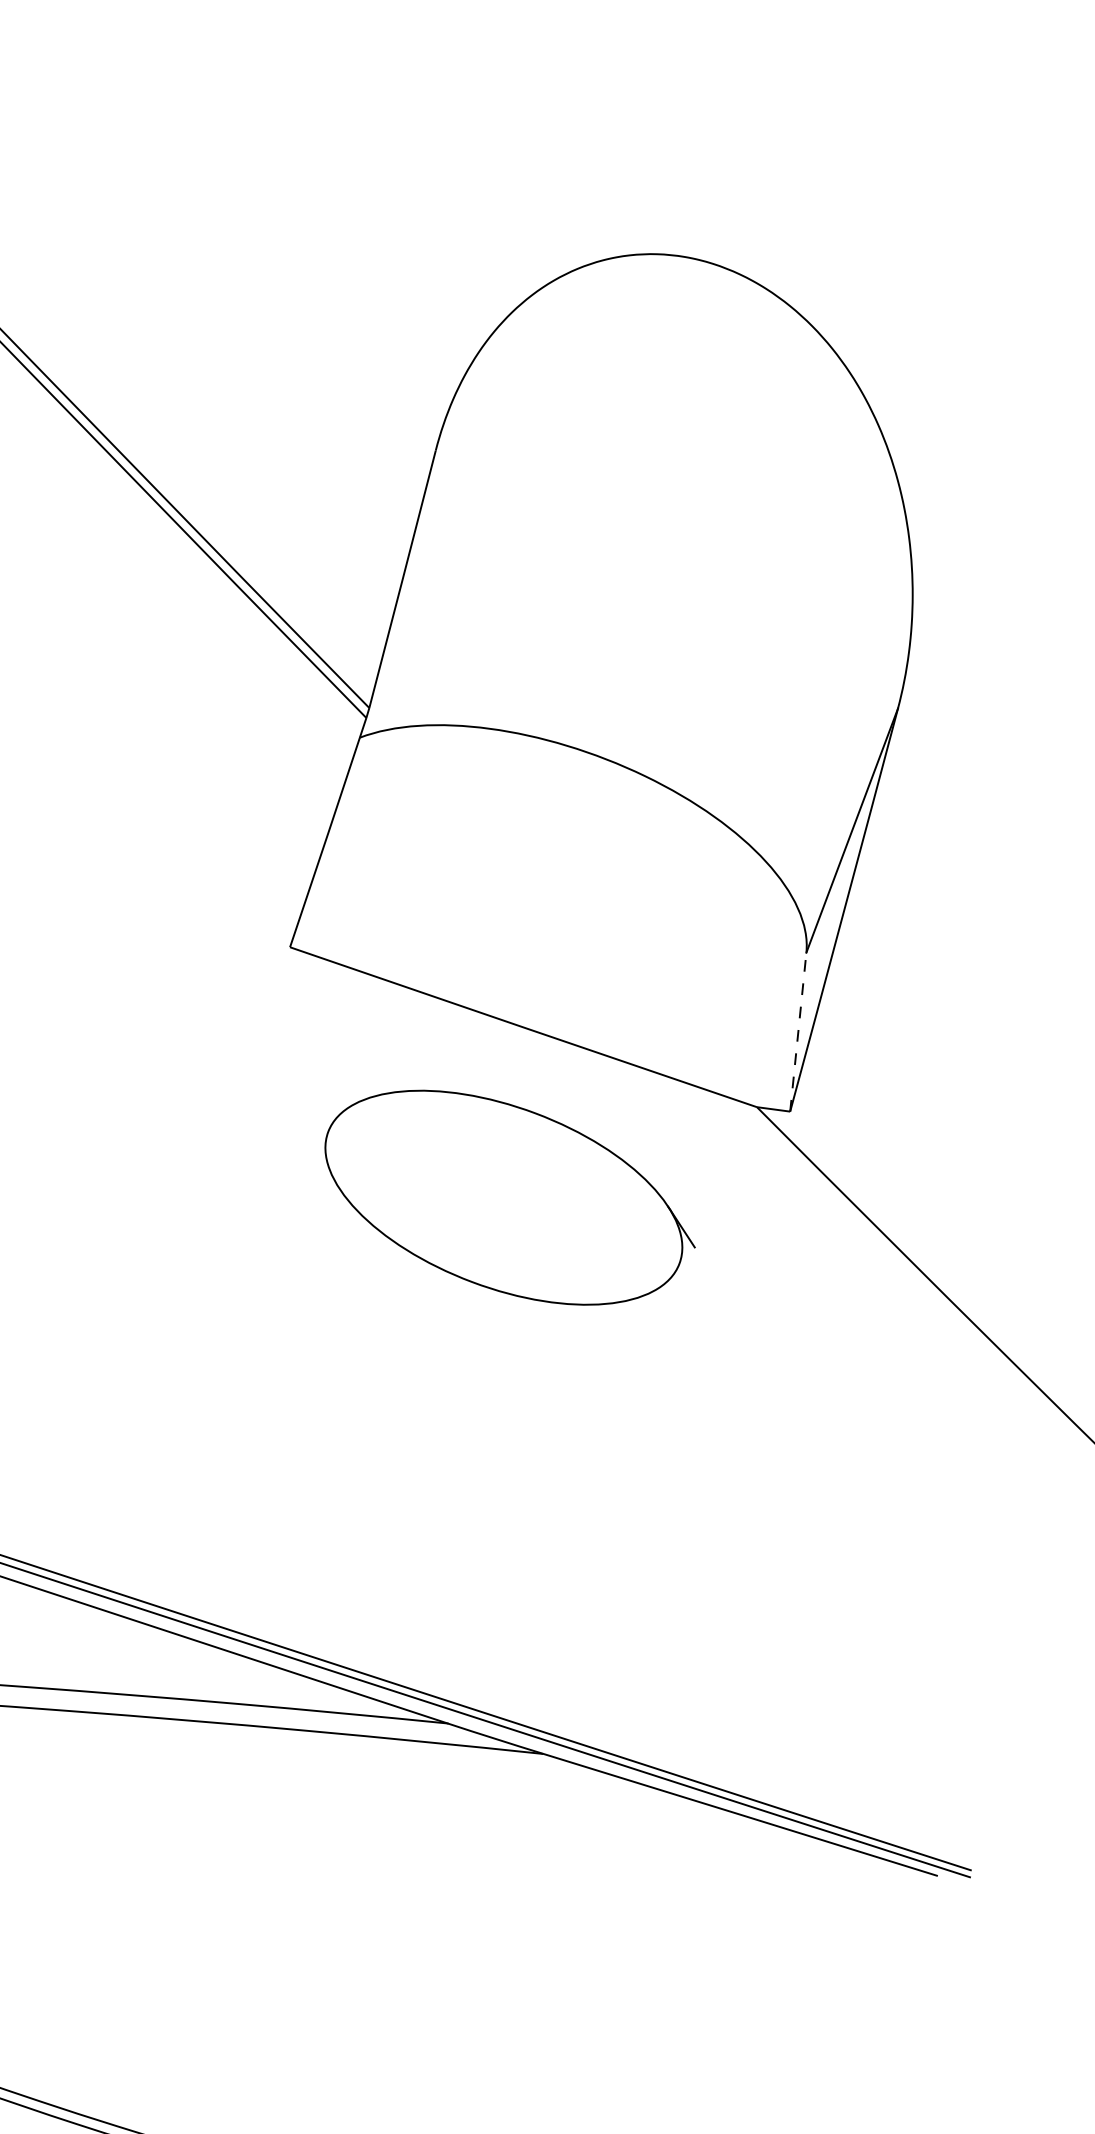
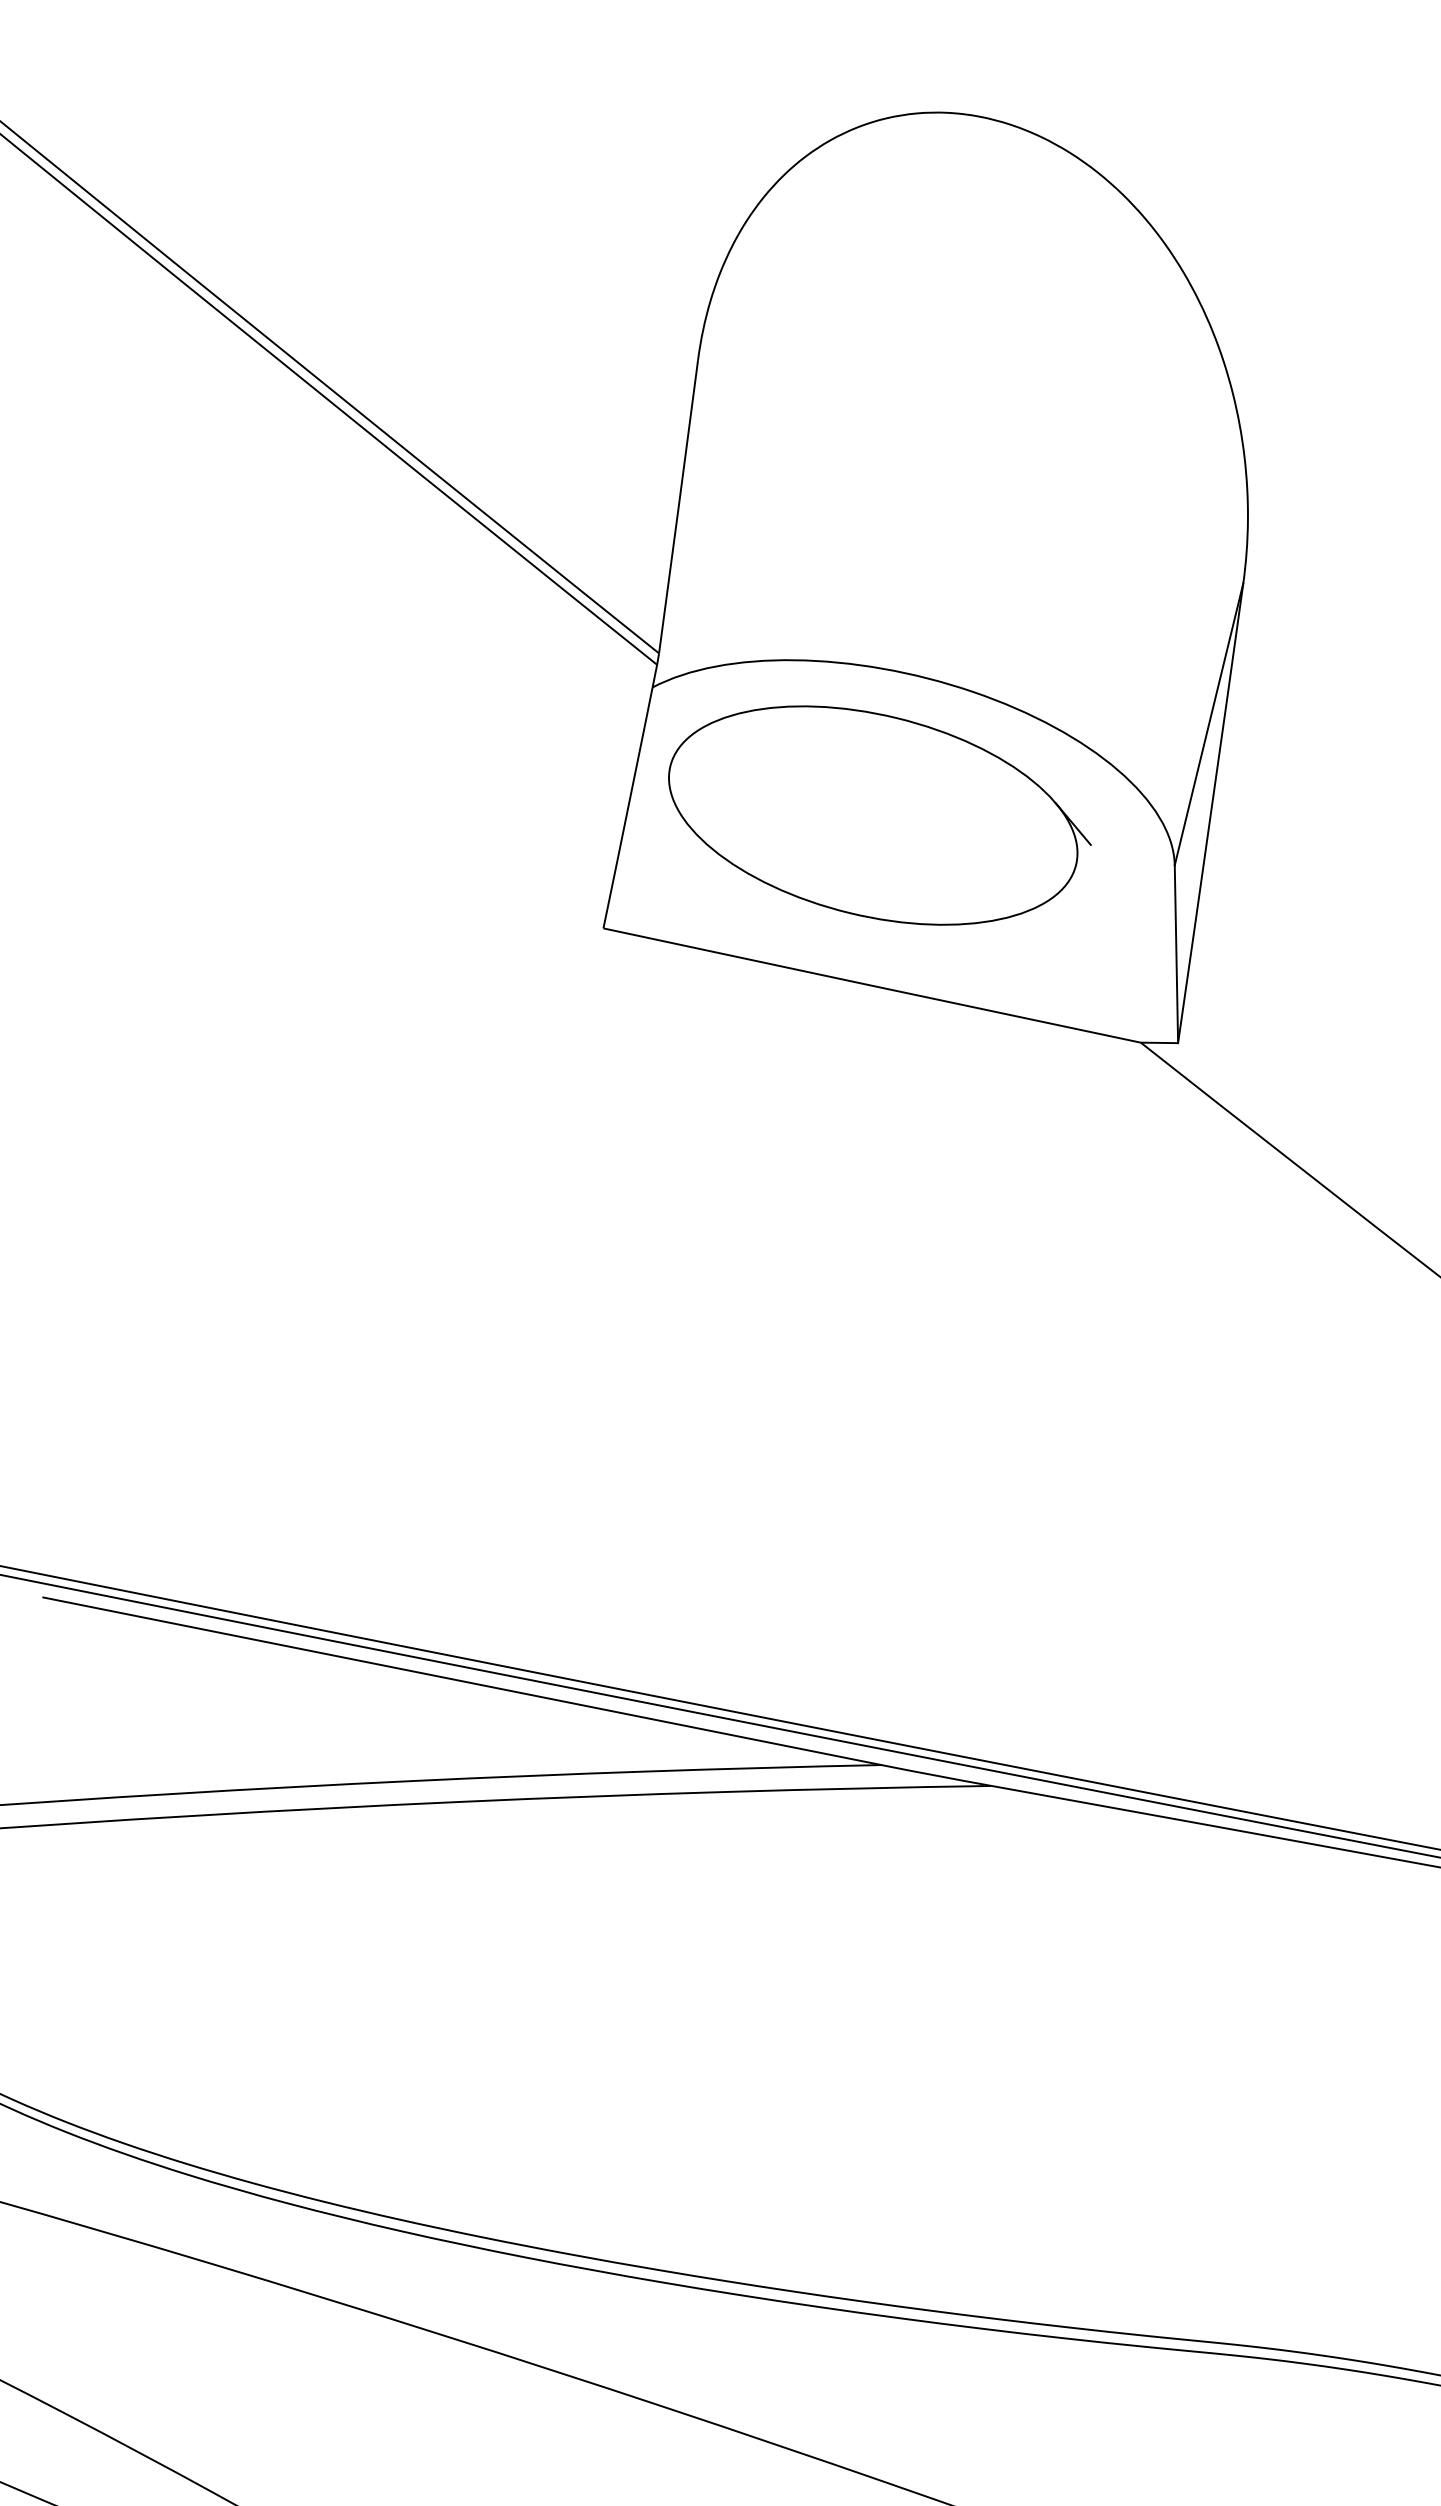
line: (798, 1032) -> (1176, 954), dashed -> solid
part: (509, 1198) -> (879, 815), moved

